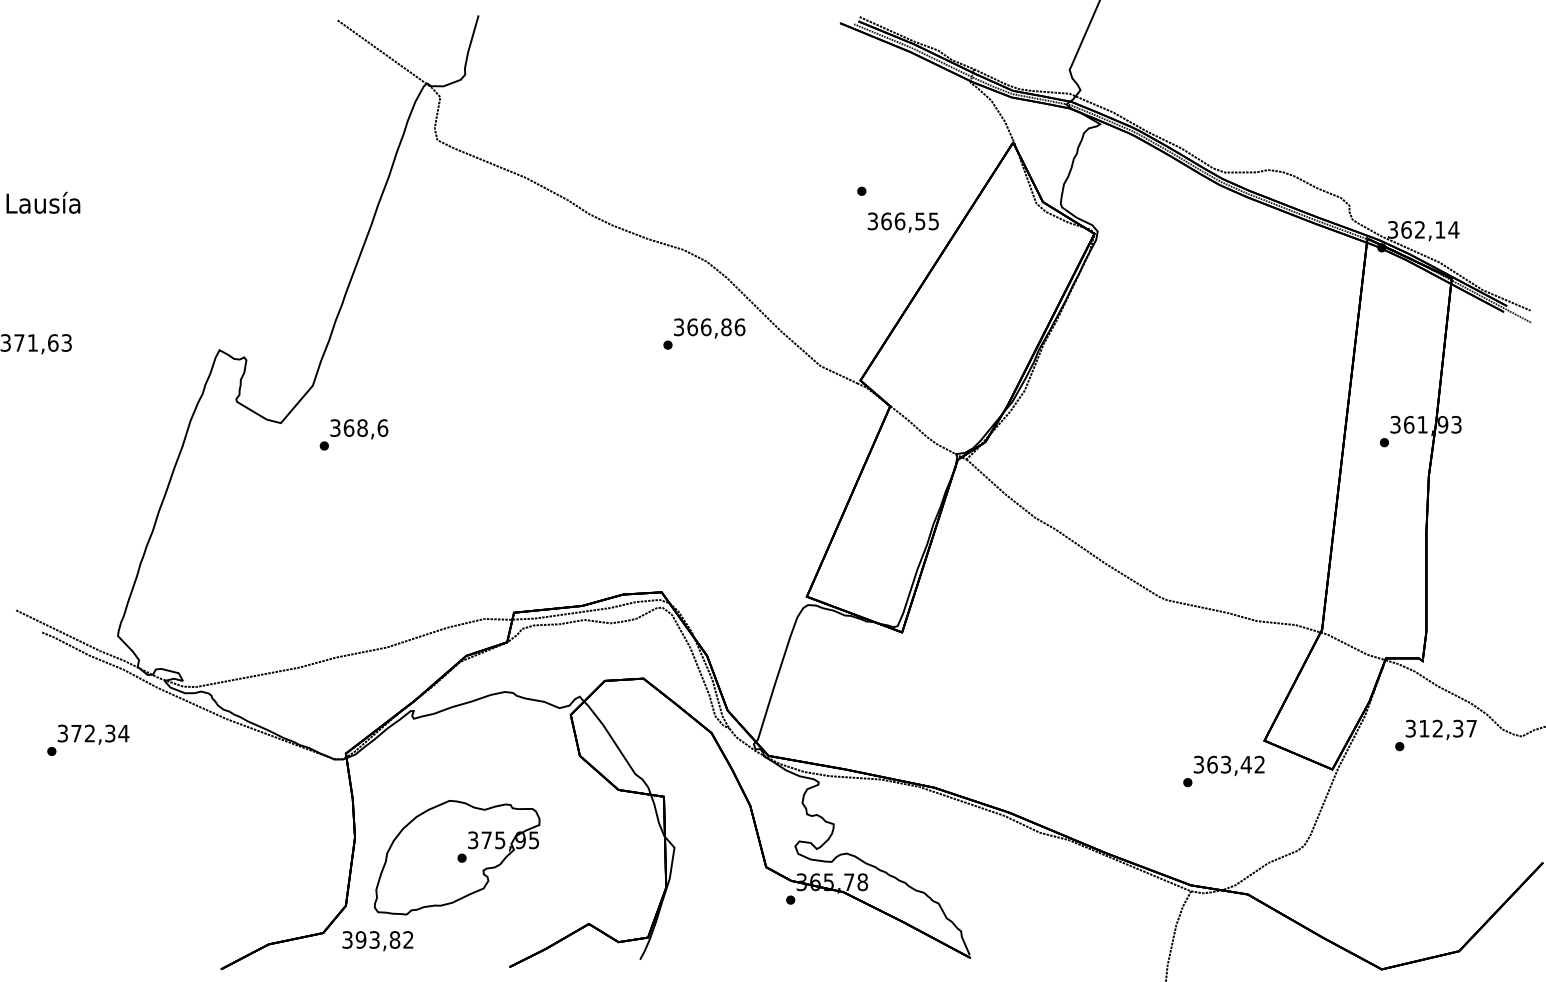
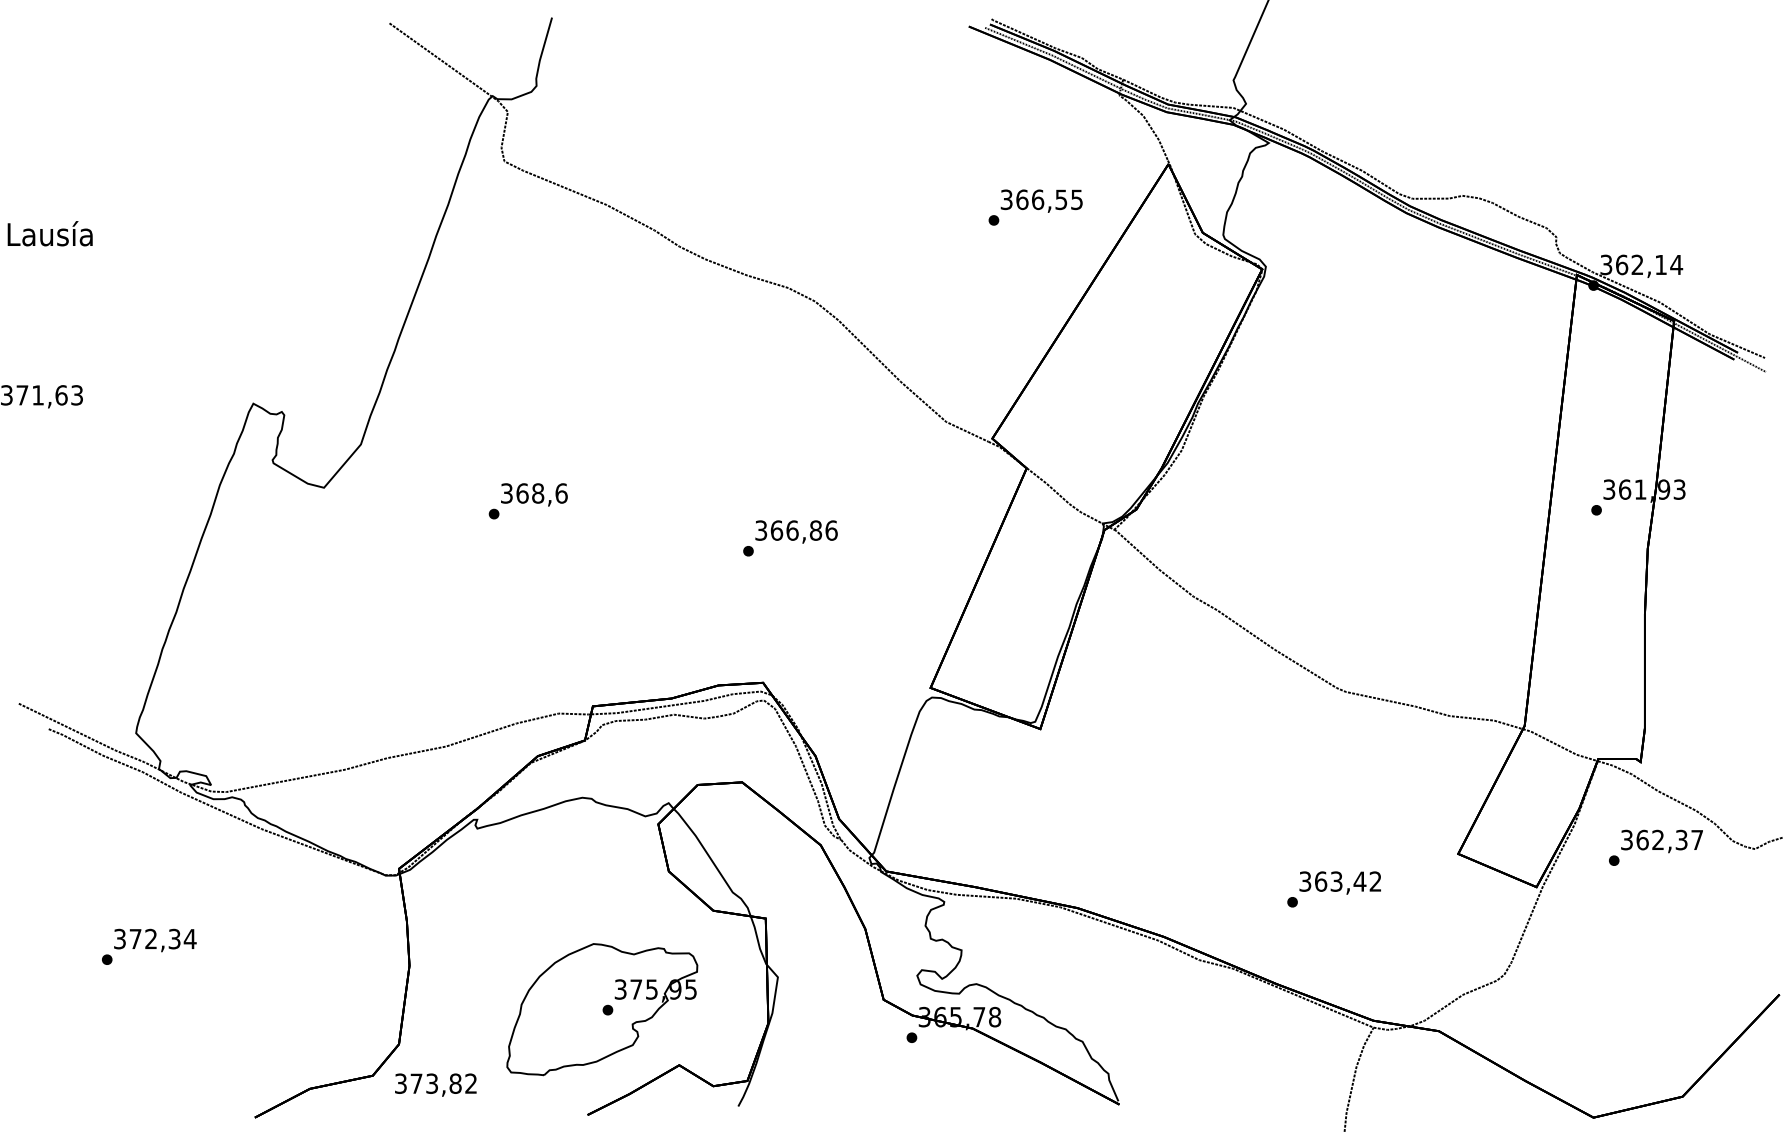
text: (902, 222) -> (1040, 201), moved
text: (704, 333) -> (790, 537), moved
text: (353, 434) -> (527, 500), moved
text: (1424, 728) -> (1642, 839), 312,37 -> 362,37
text: (88, 739) -> (149, 945), moved
text: (1223, 771) -> (1333, 889), moved
part: (457, 857) -> (602, 1009), moved
text: (360, 939) -> (415, 1083), 393,82 -> 373,82

